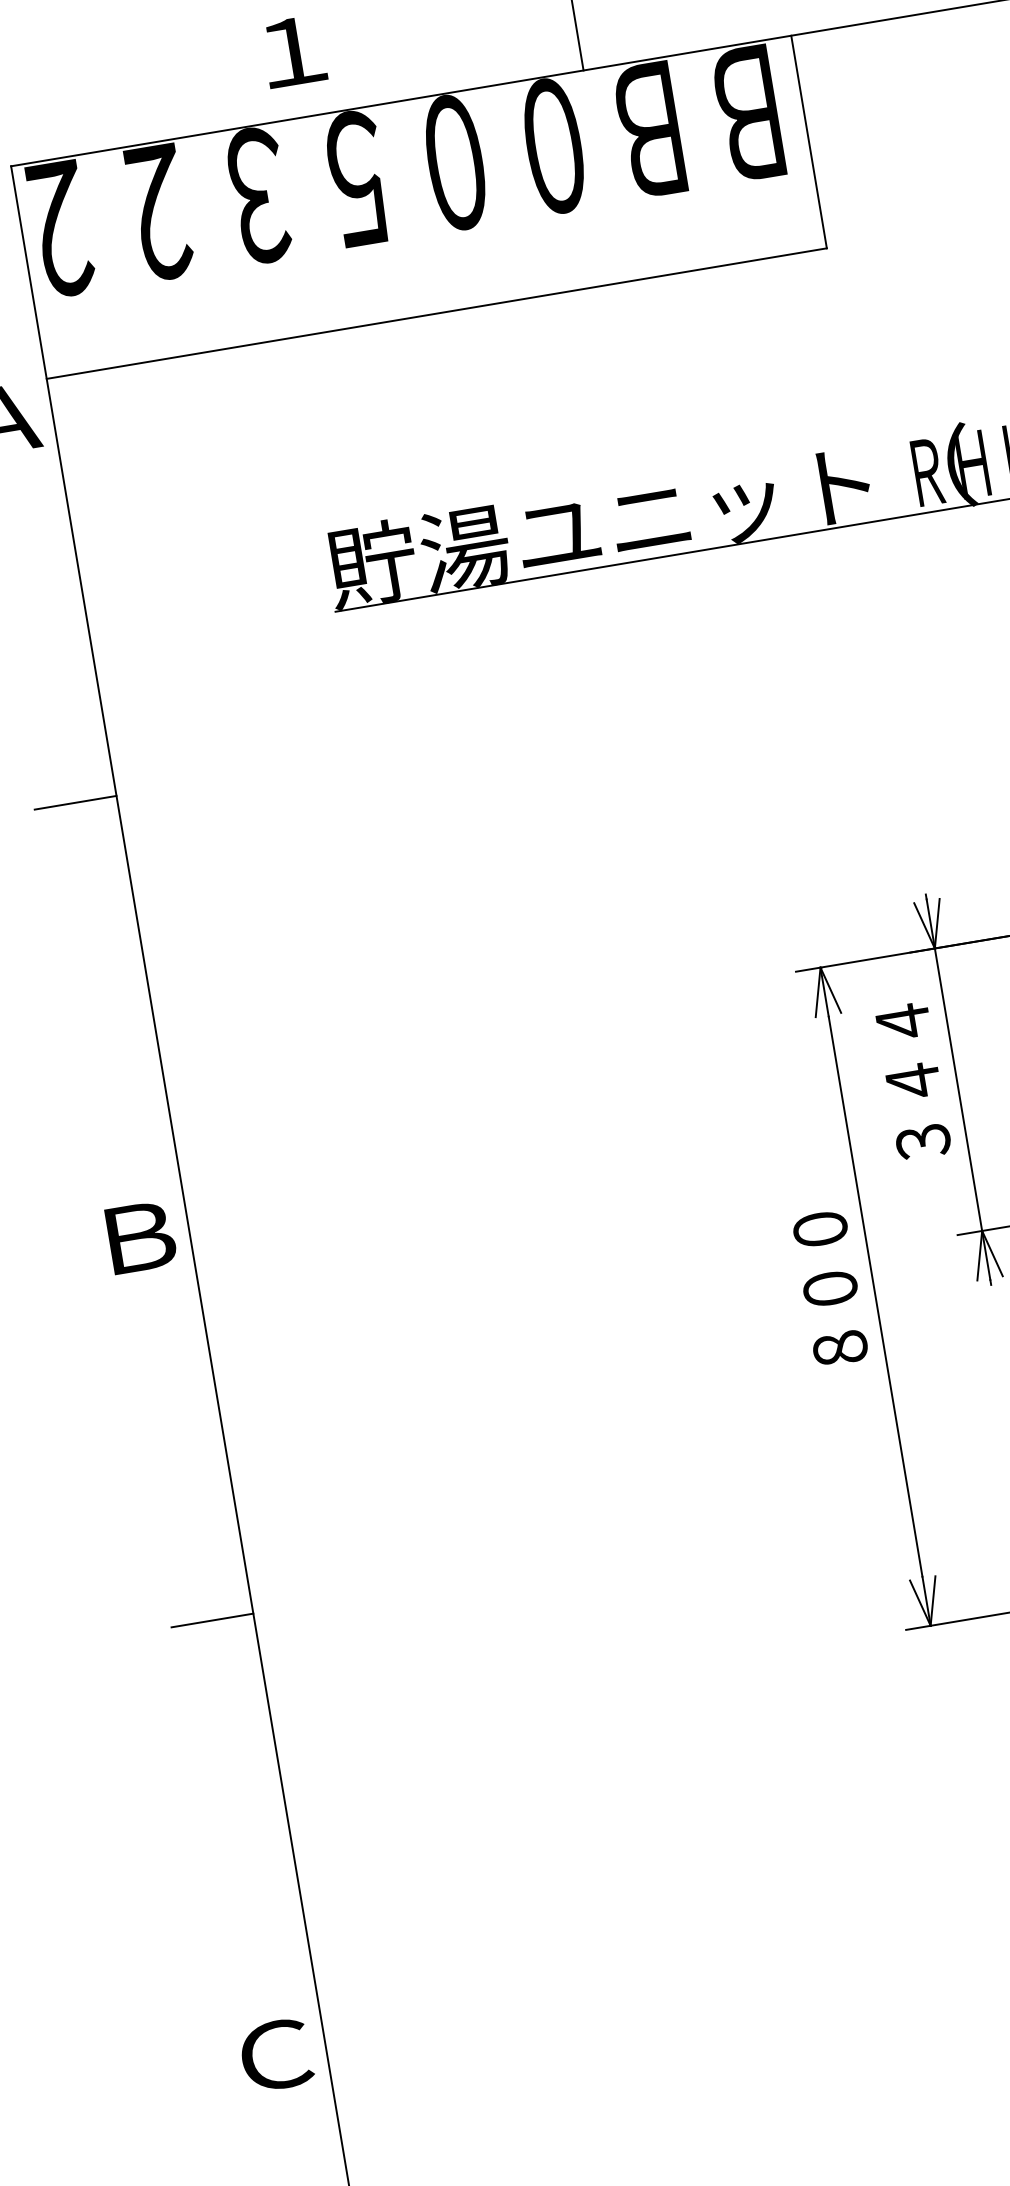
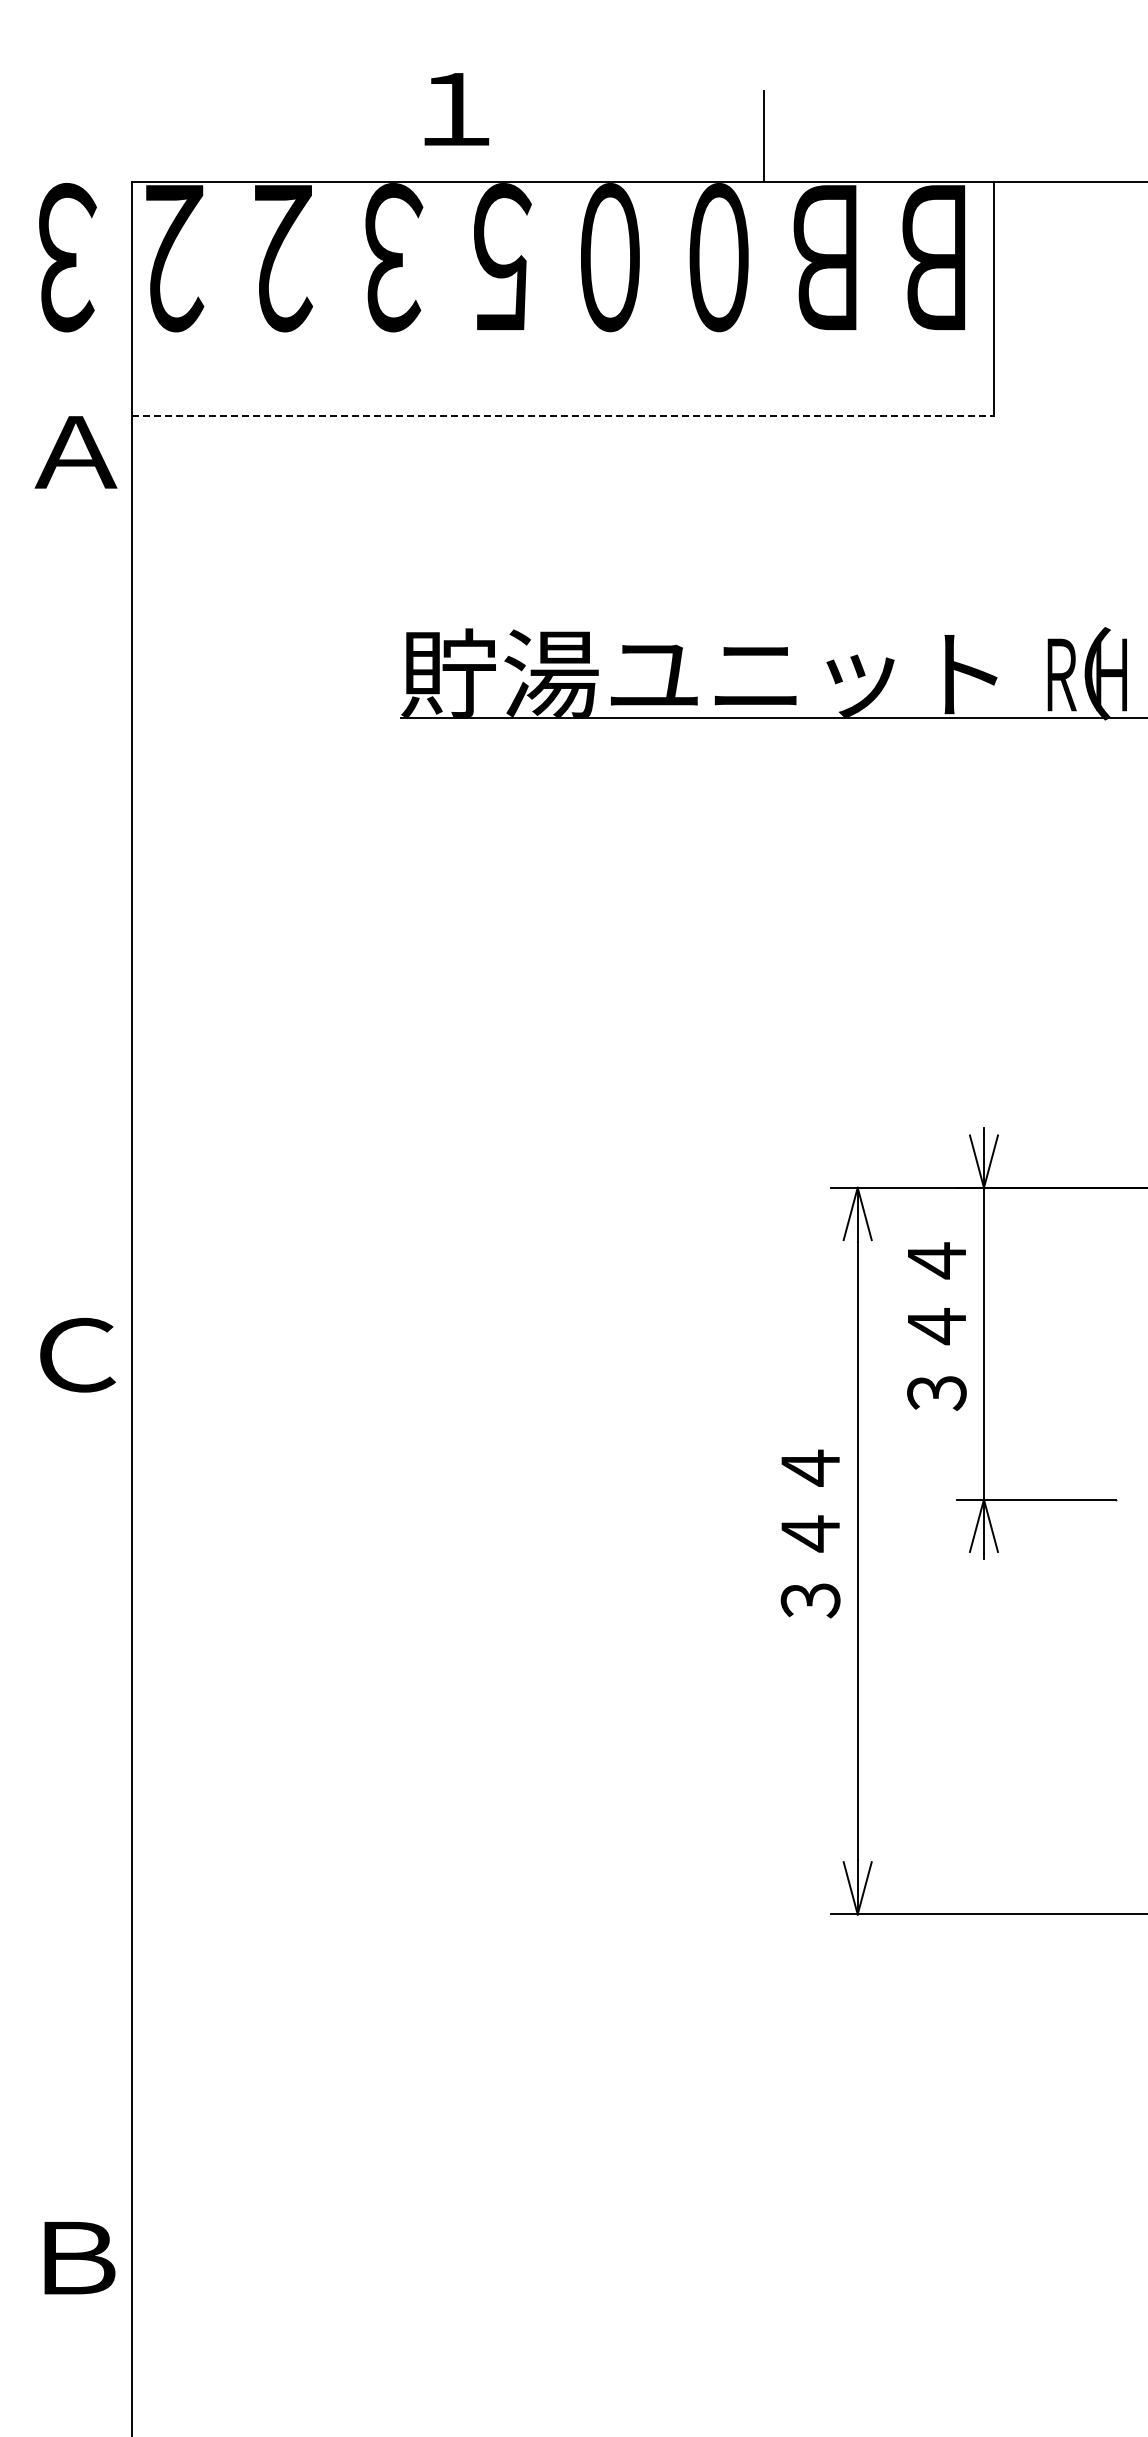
line: (437, 313) -> (563, 416), solid -> dashed
line: (75, 802) -> (87, 876), removed
text: (139, 1236) -> (77, 1354), Ｂ -> Ｃ
text: (830, 1287) -> (810, 1533), ８００ -> ３４４
line: (212, 1620) -> (87, 1779), removed
text: (276, 2054) -> (77, 2257), Ｃ -> Ｂ

